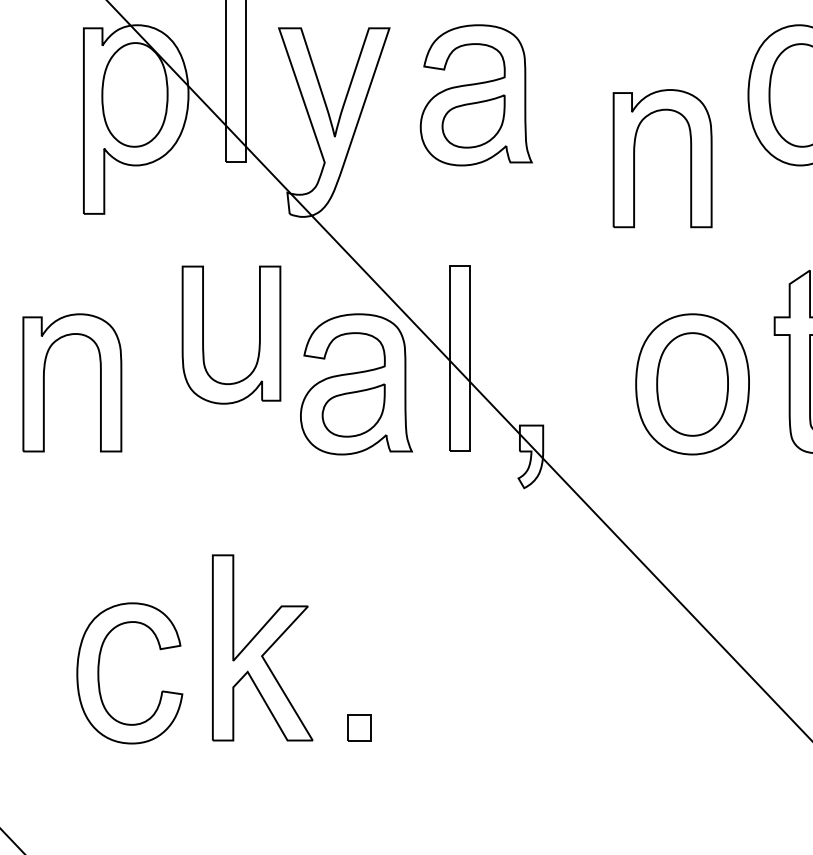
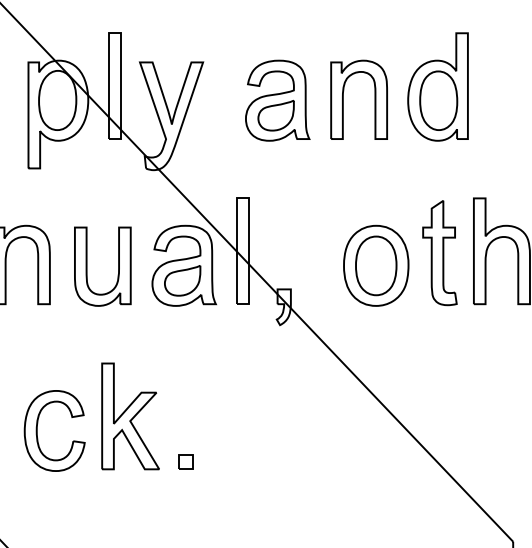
part: (475, 94) -> (277, 100), moved
part: (635, 157) -> (343, 99), moved
part: (204, 334) -> (87, 266), moved

